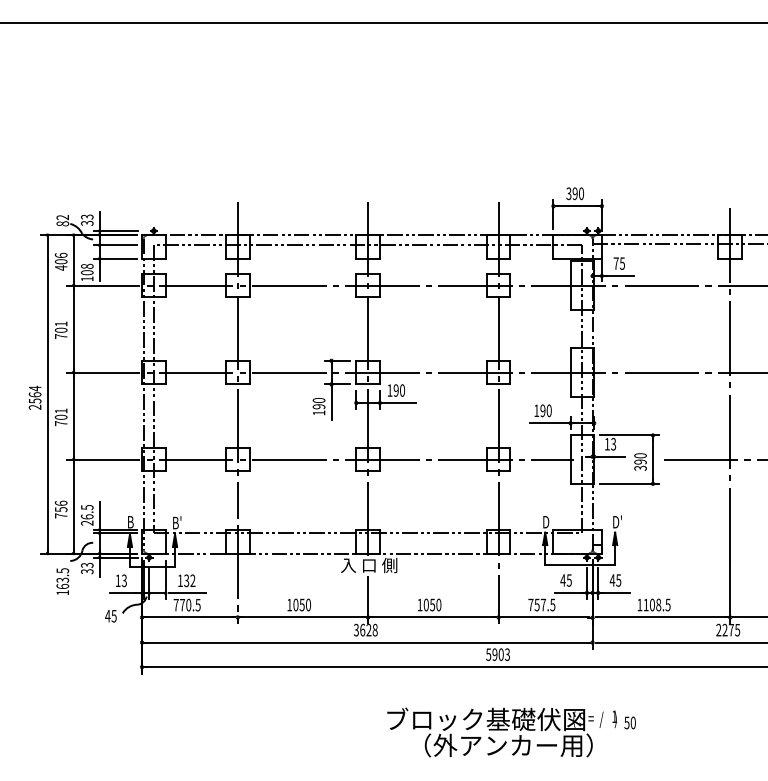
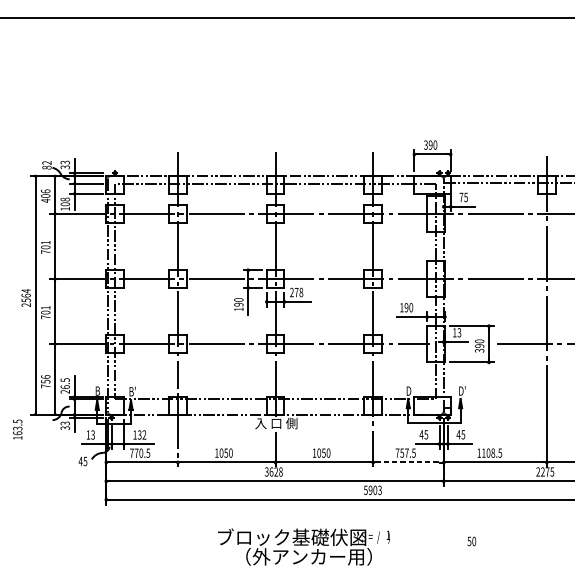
text: (396, 390) -> (296, 292), 190 -> 278
text: (62, 581) -> (17, 429), moved
line: (545, 617) -> (408, 462), solid -> dashed
text: (501, 732) -> (303, 547), moved

